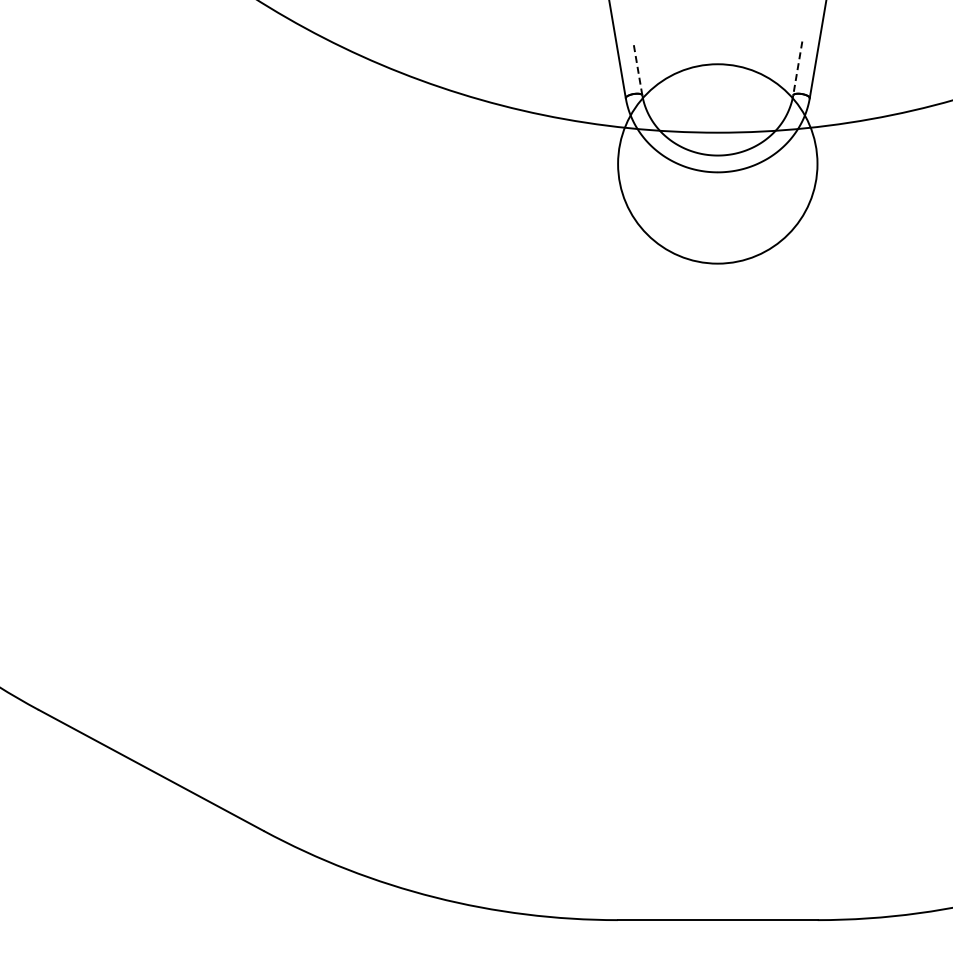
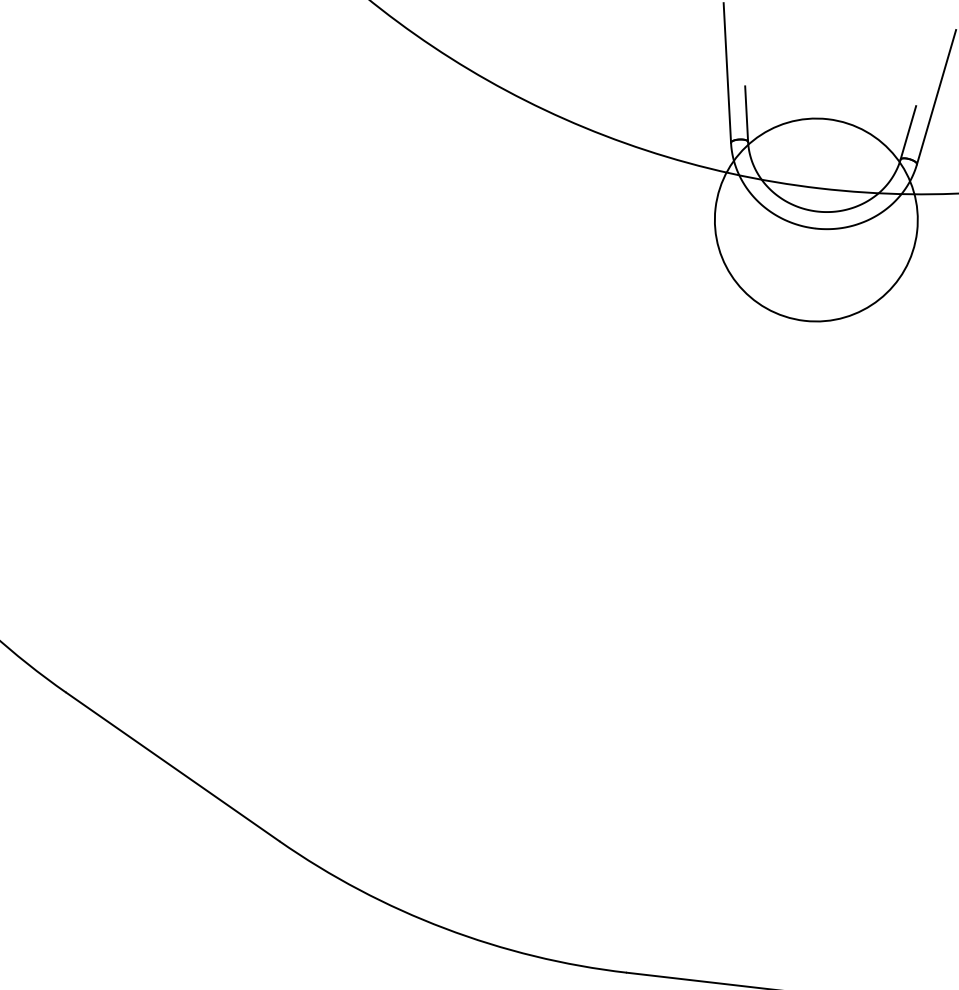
line: (637, 68) -> (746, 114), dashed -> solid
line: (797, 68) -> (908, 132), dashed -> solid

